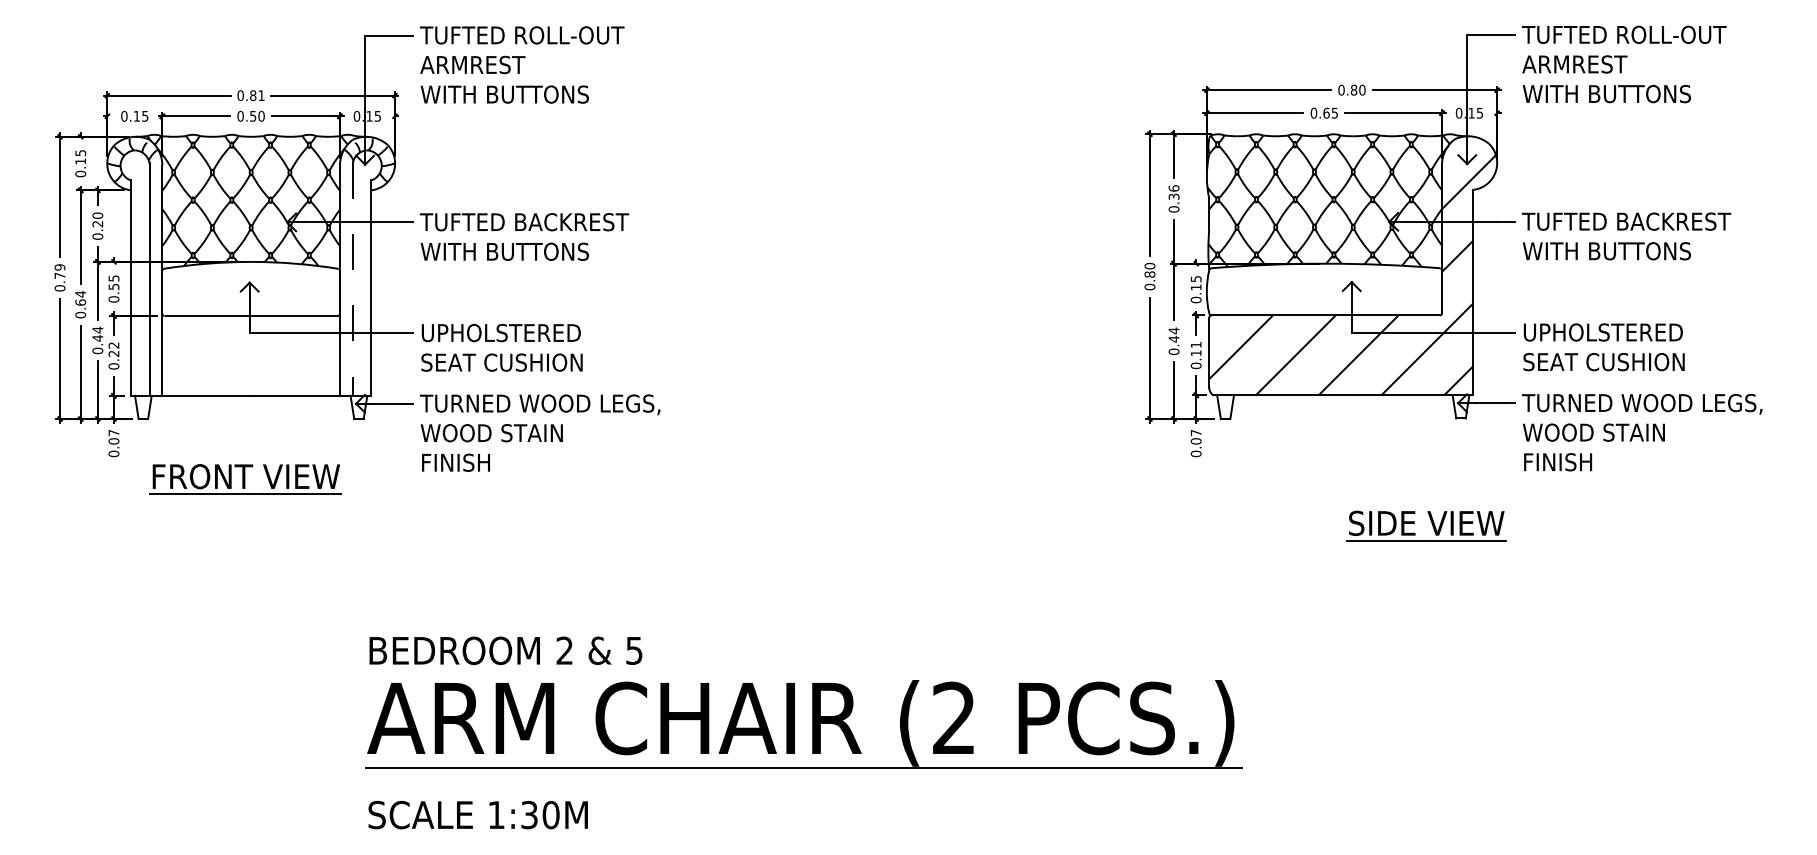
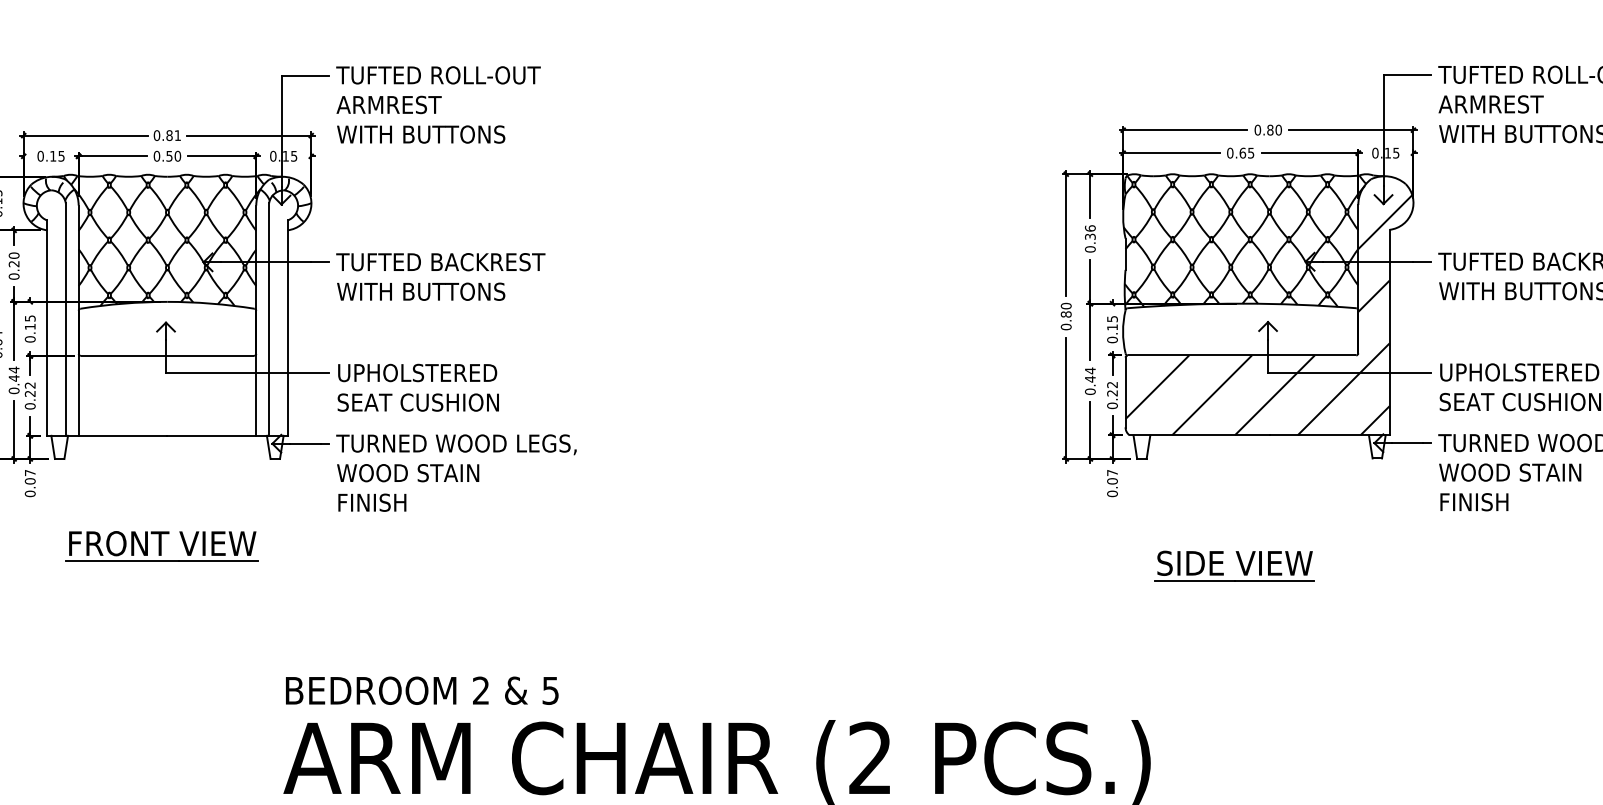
line: (352, 280) -> (268, 320), dashed -> solid
text: (113, 286) -> (29, 326), 0.55 -> 0.15
text: (1195, 349) -> (1111, 389), 0.11 -> 0.22
part: (245, 479) -> (161, 546), moved
part: (1426, 525) -> (1234, 565), moved

